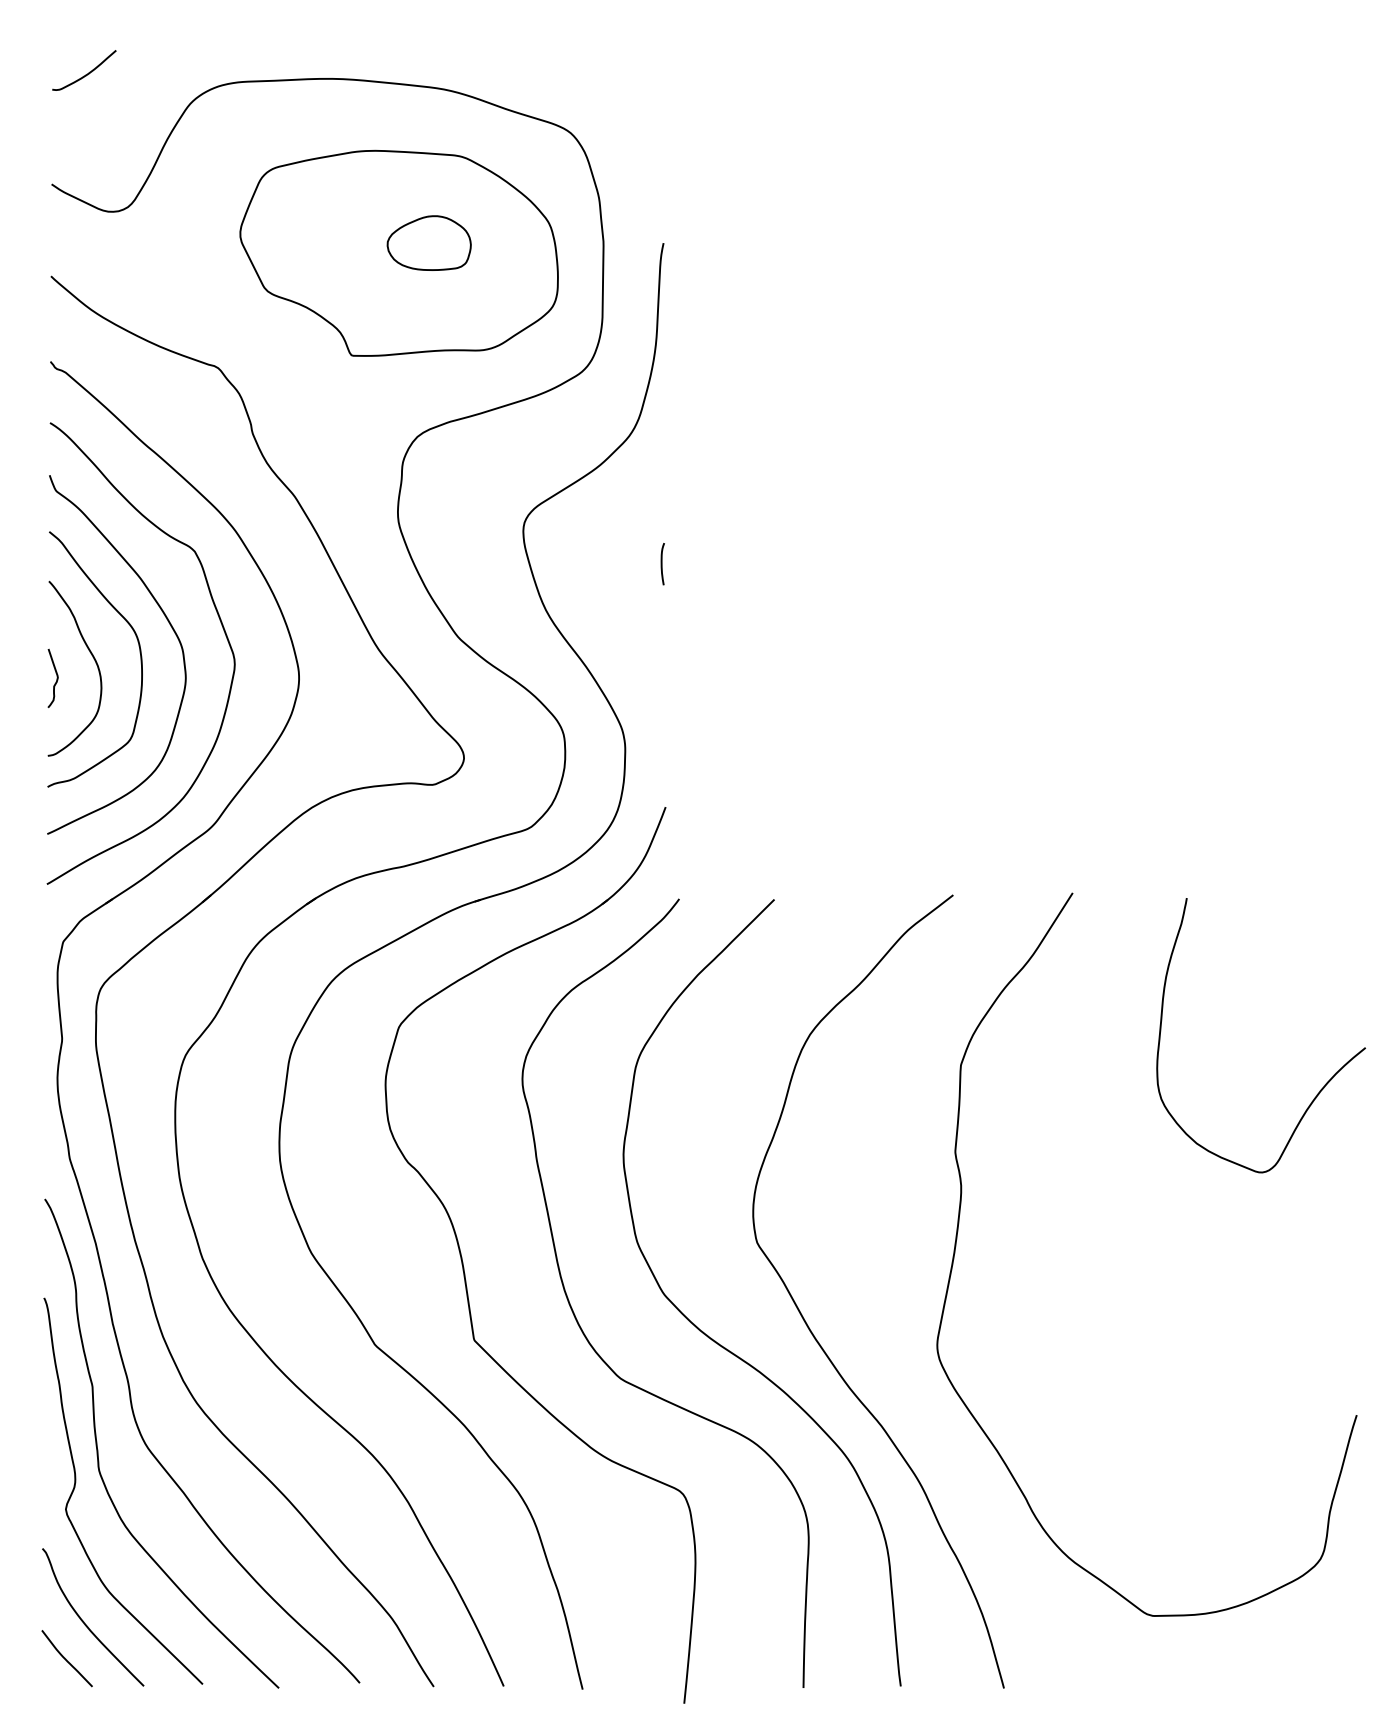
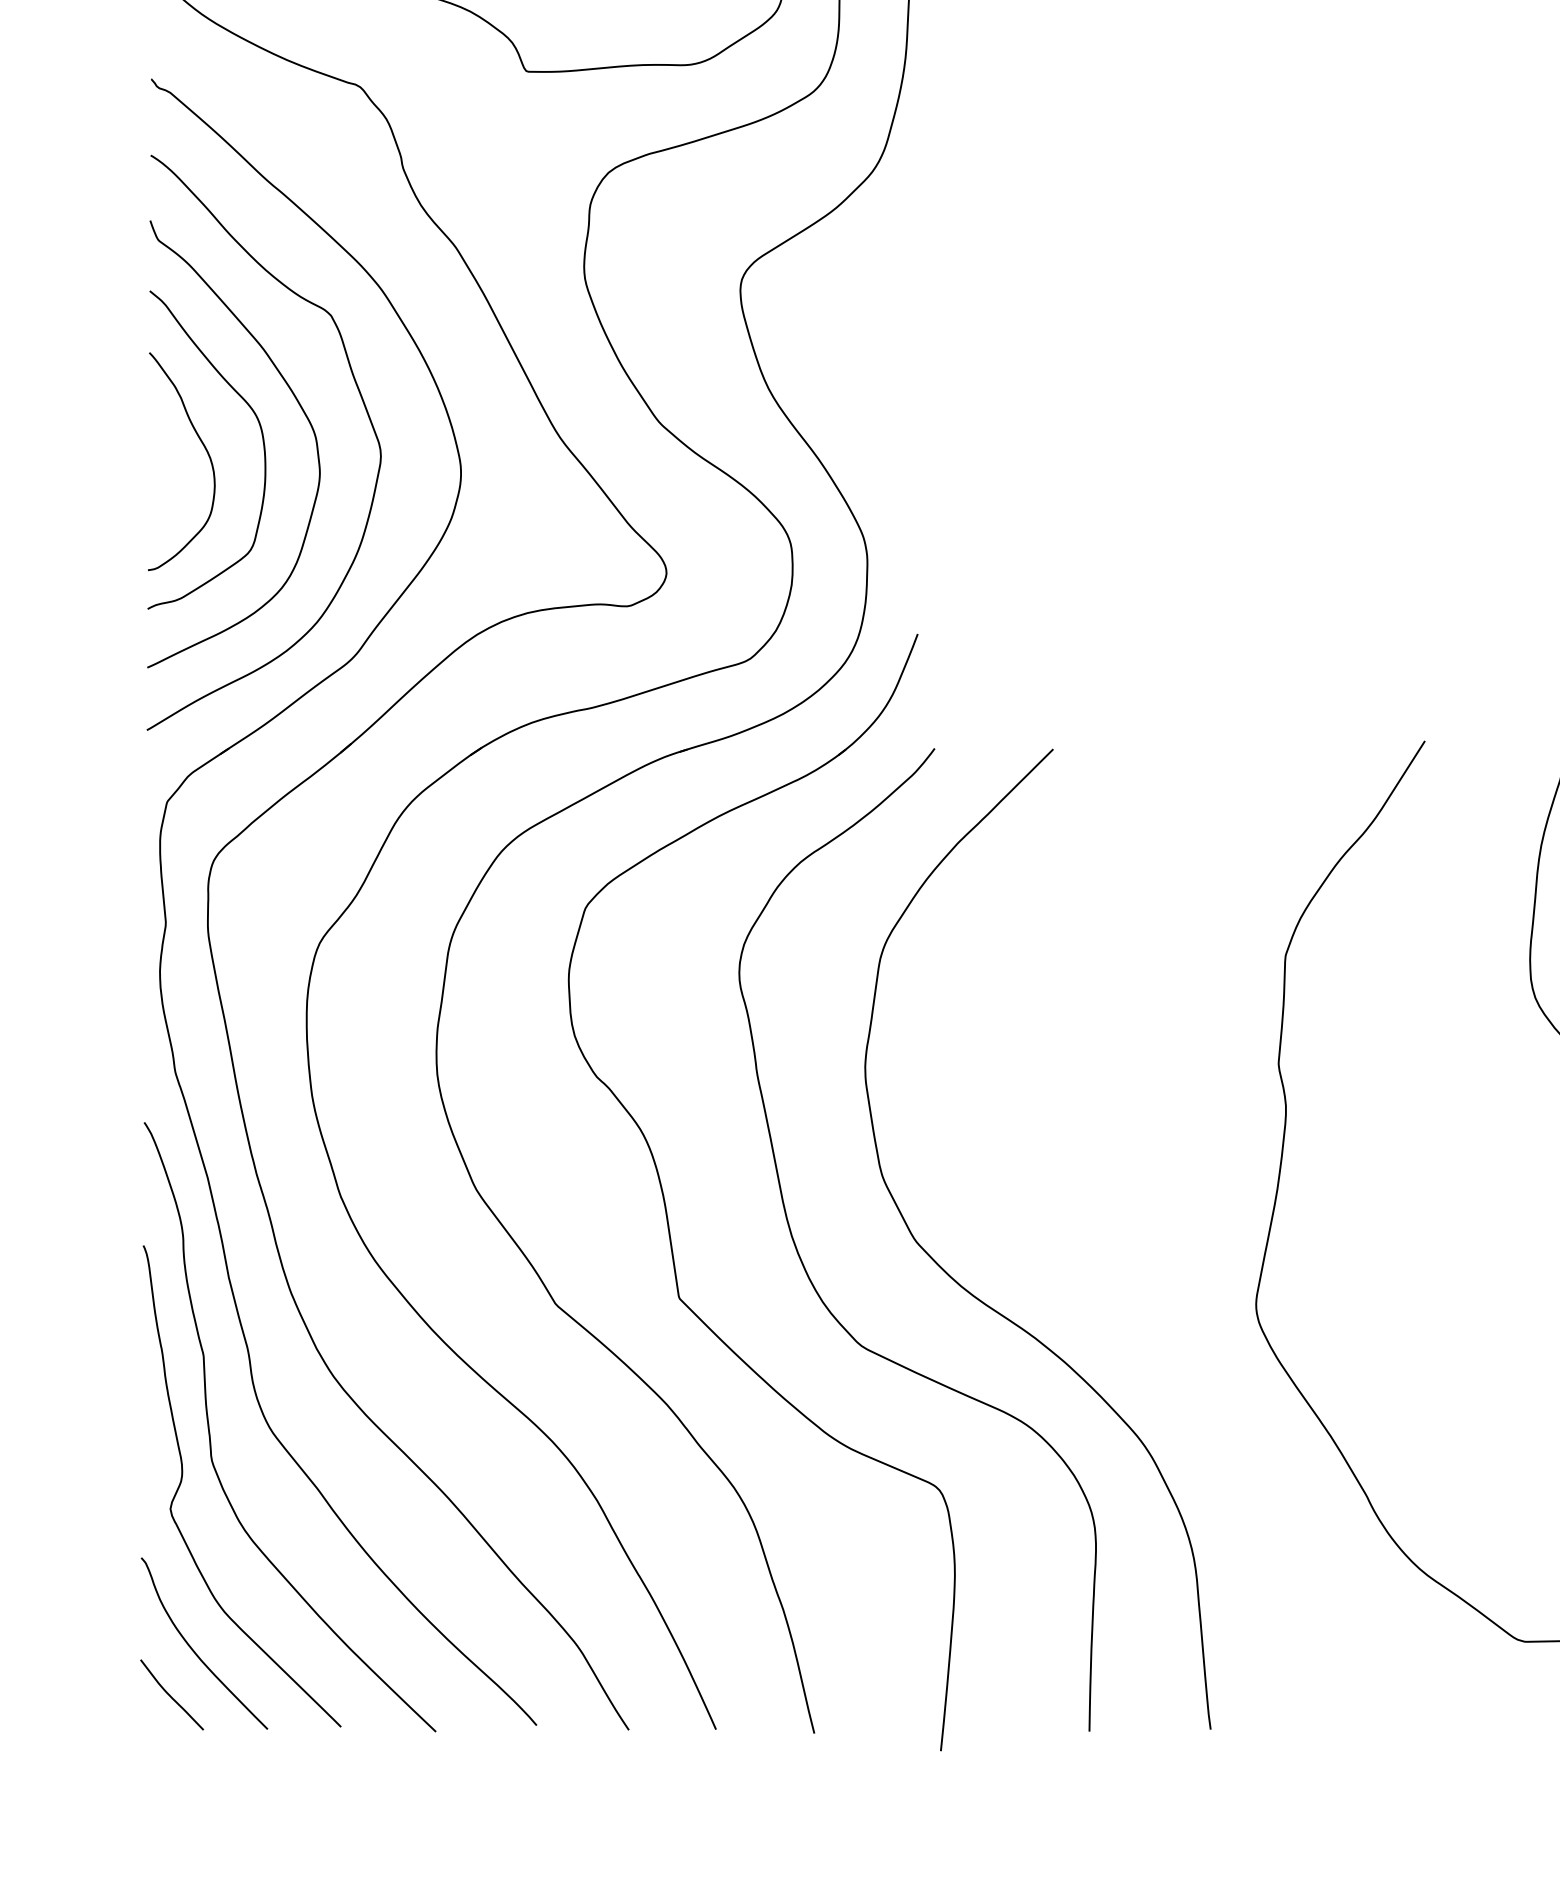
curve: (662, 564) -> (913, 331), removed
curve: (56, 677) -> (158, 472), removed
curve: (813, 1333) -> (1101, 1289), removed

